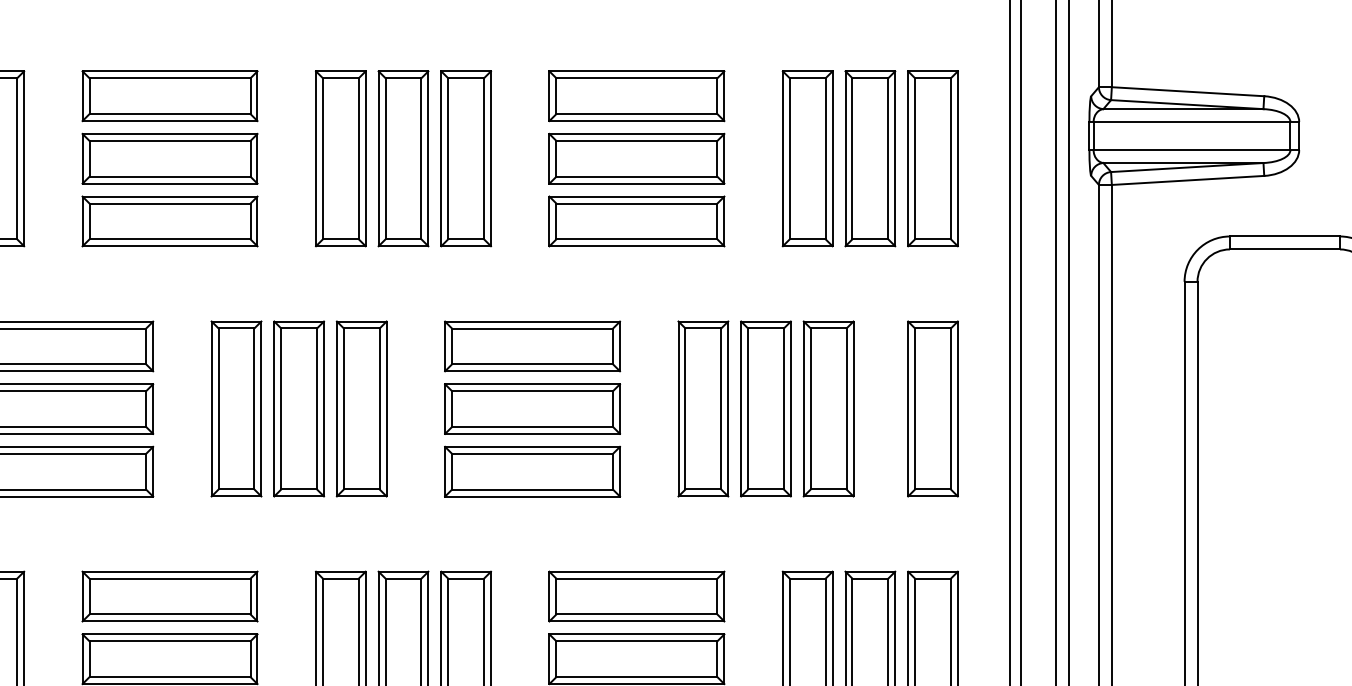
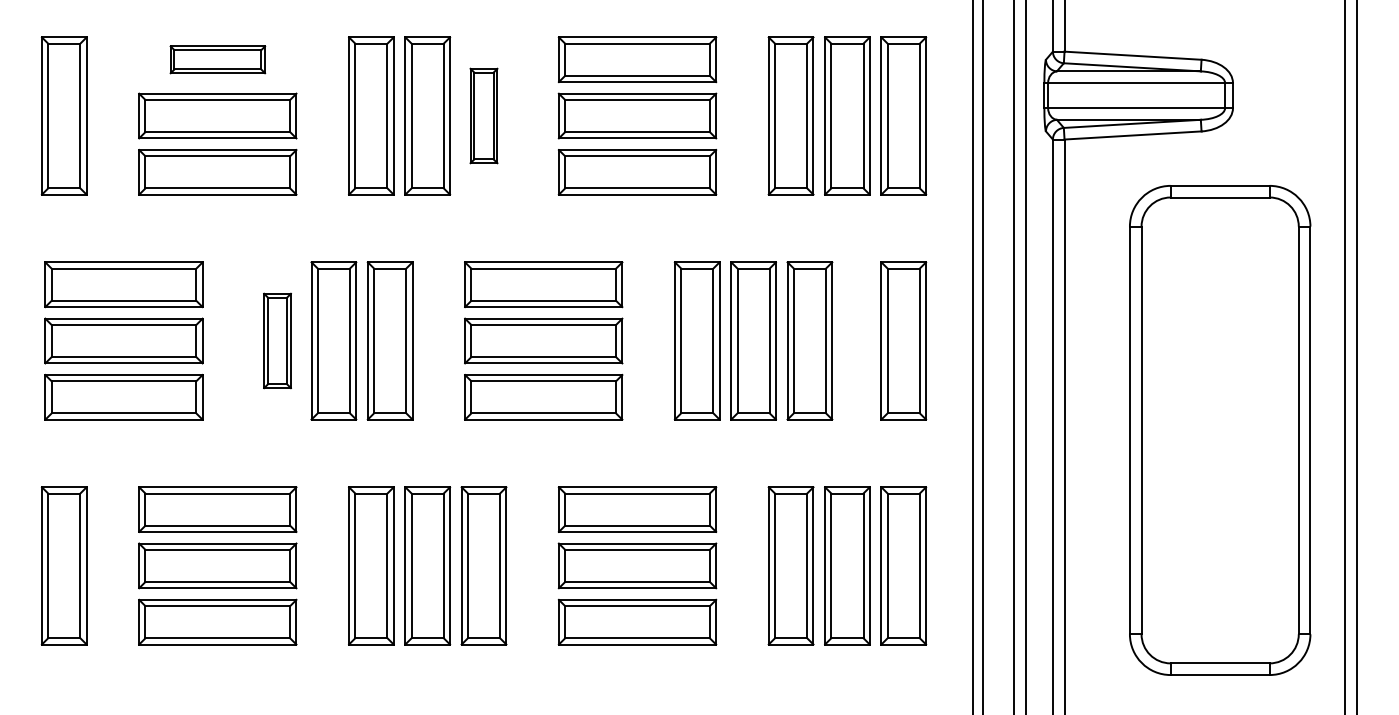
part: (169, 95) -> (217, 59), size x0.6
part: (465, 158) -> (483, 115), size x0.6
part: (236, 408) -> (277, 340), size x0.6

